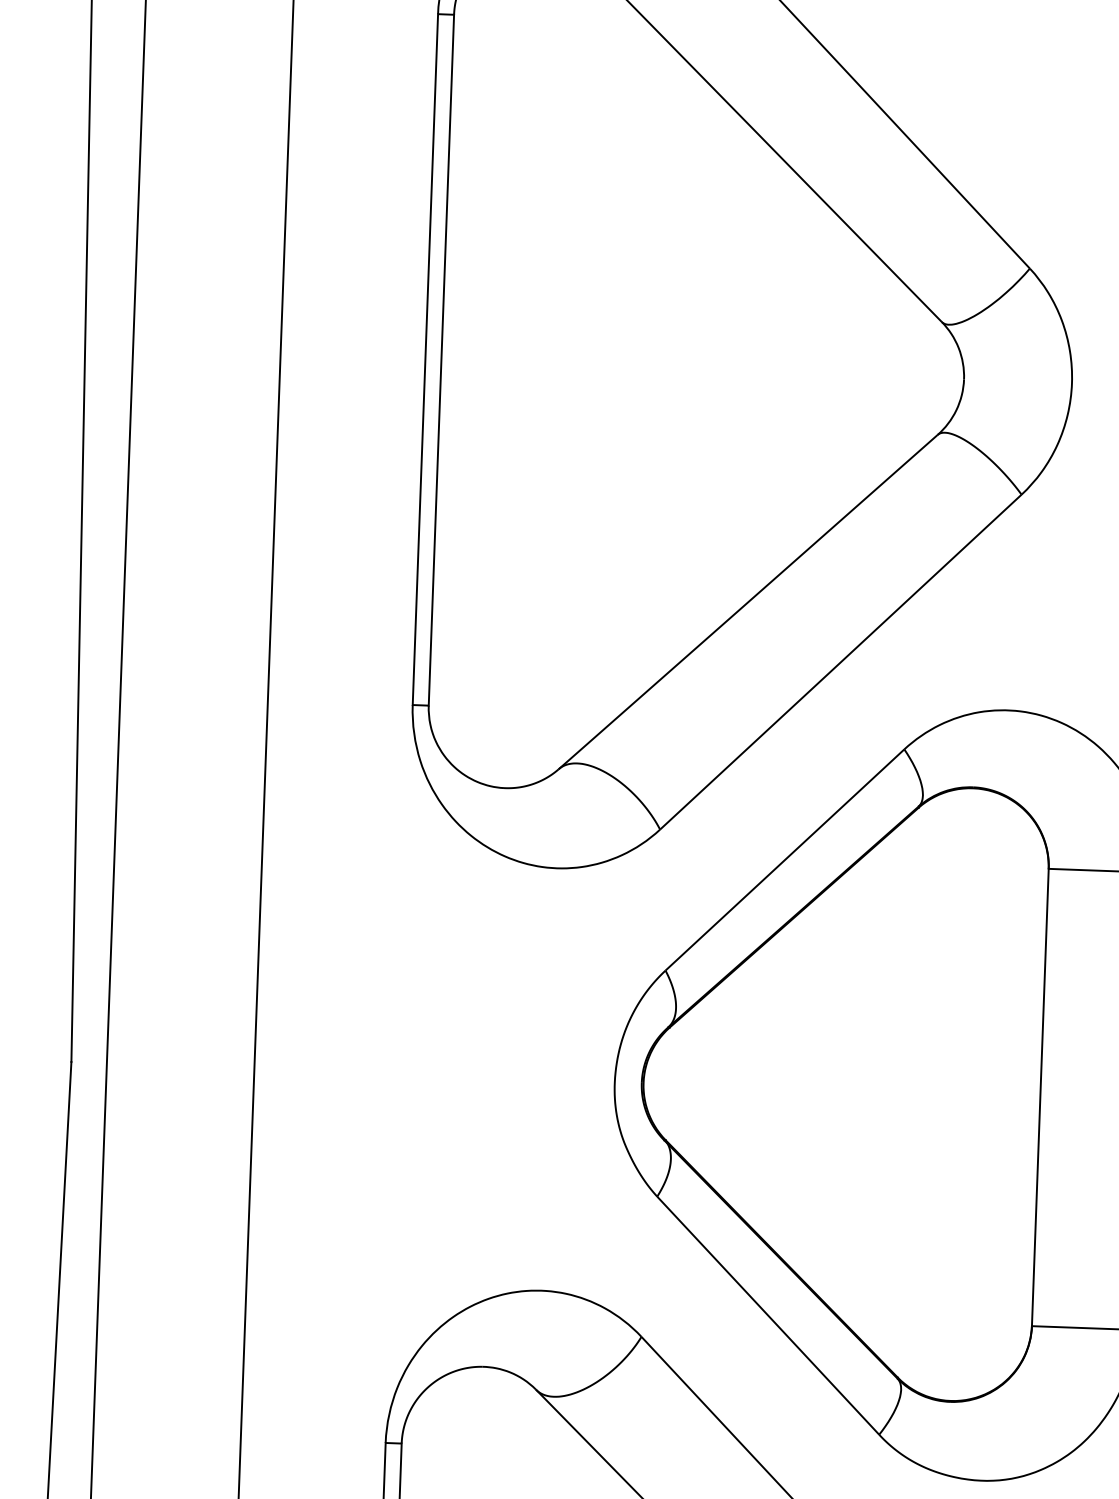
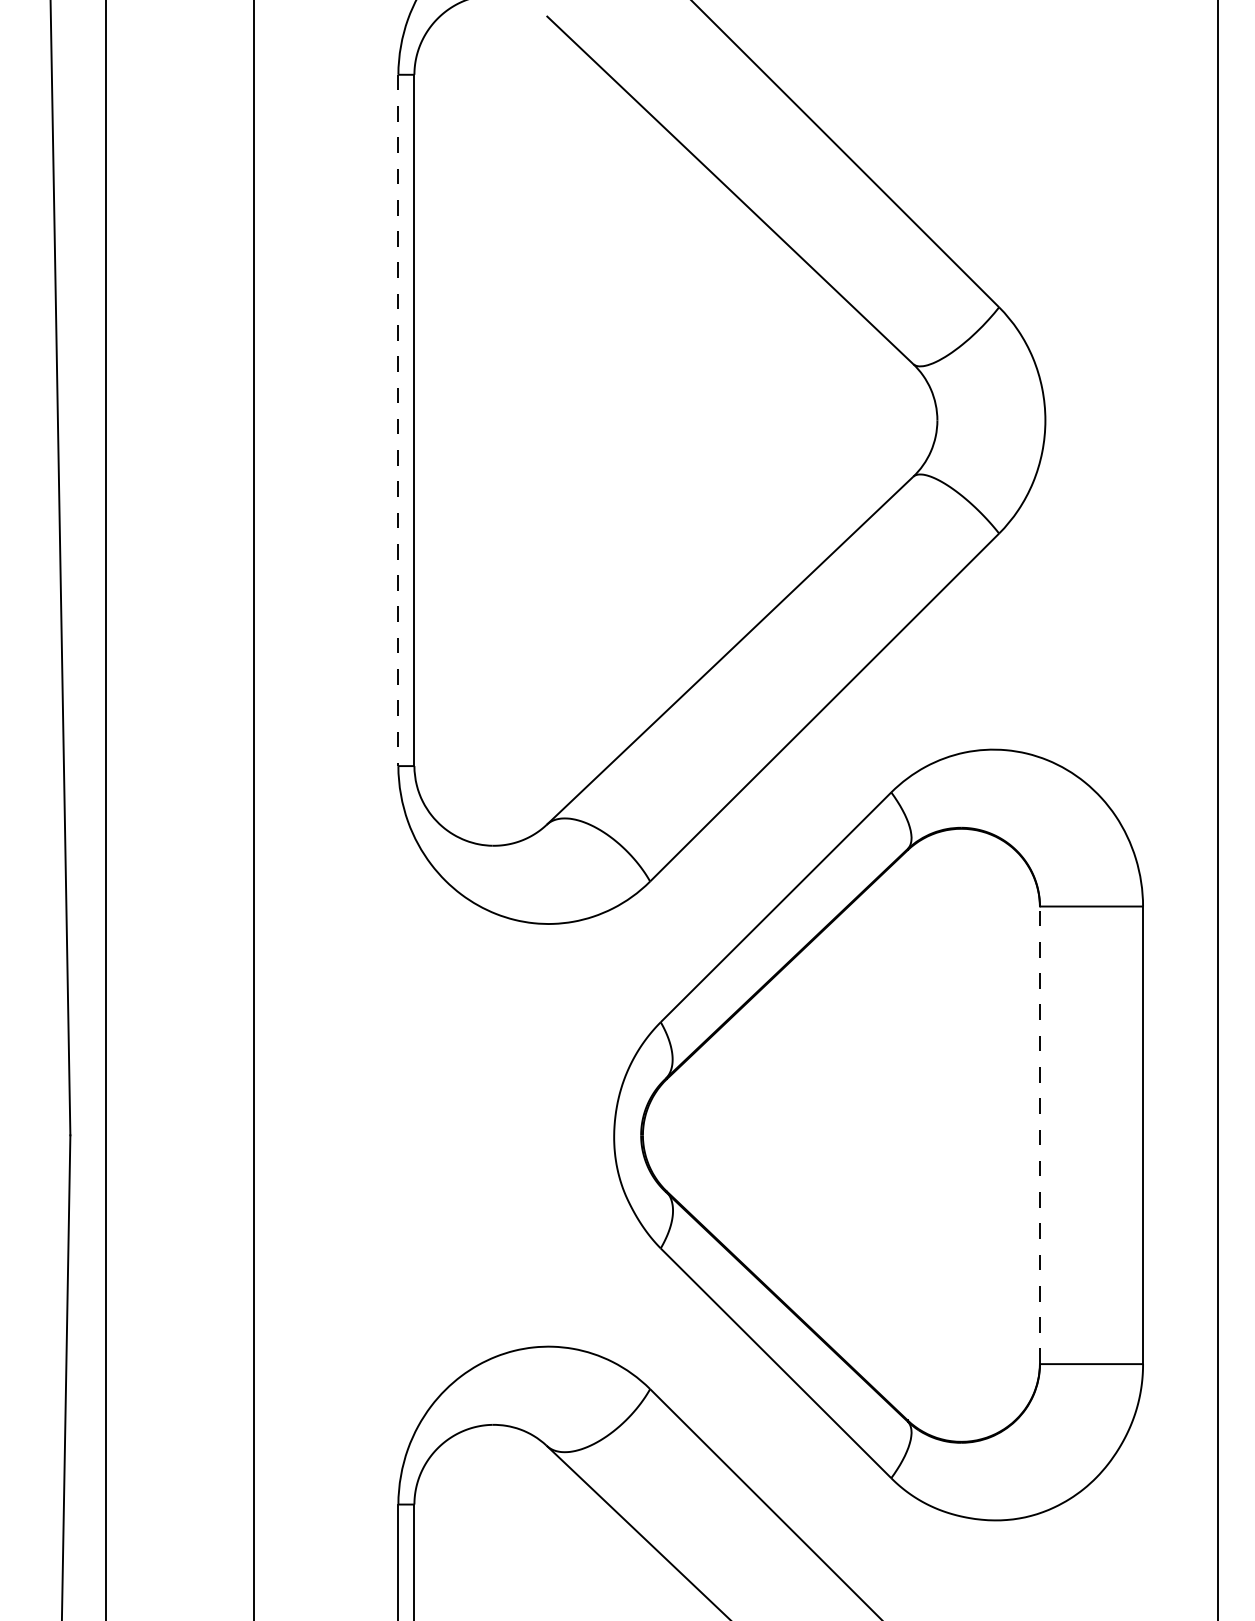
line: (425, 359) -> (398, 420), solid -> dashed
line: (1039, 1097) -> (1039, 1135), solid -> dashed

